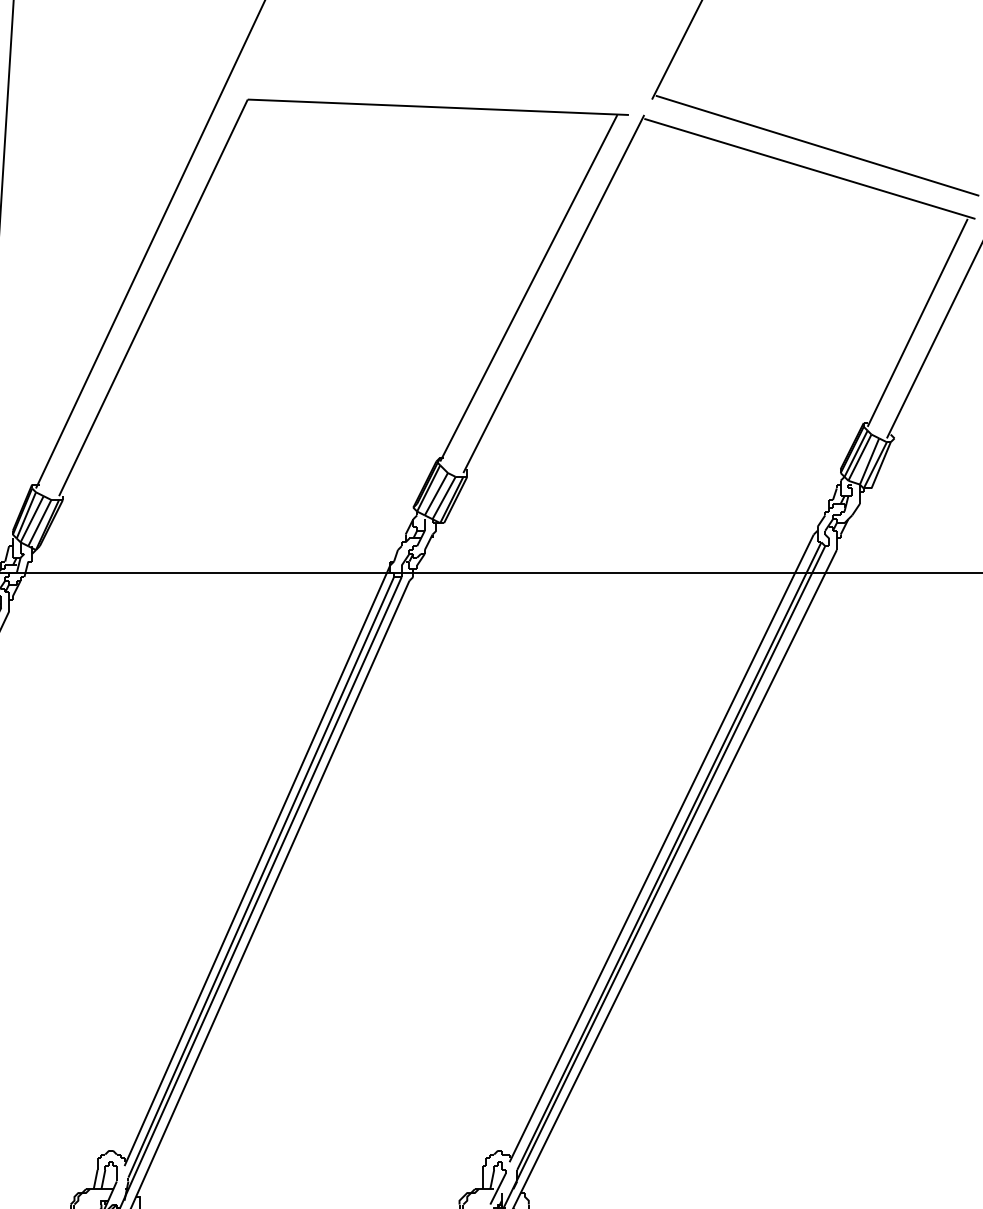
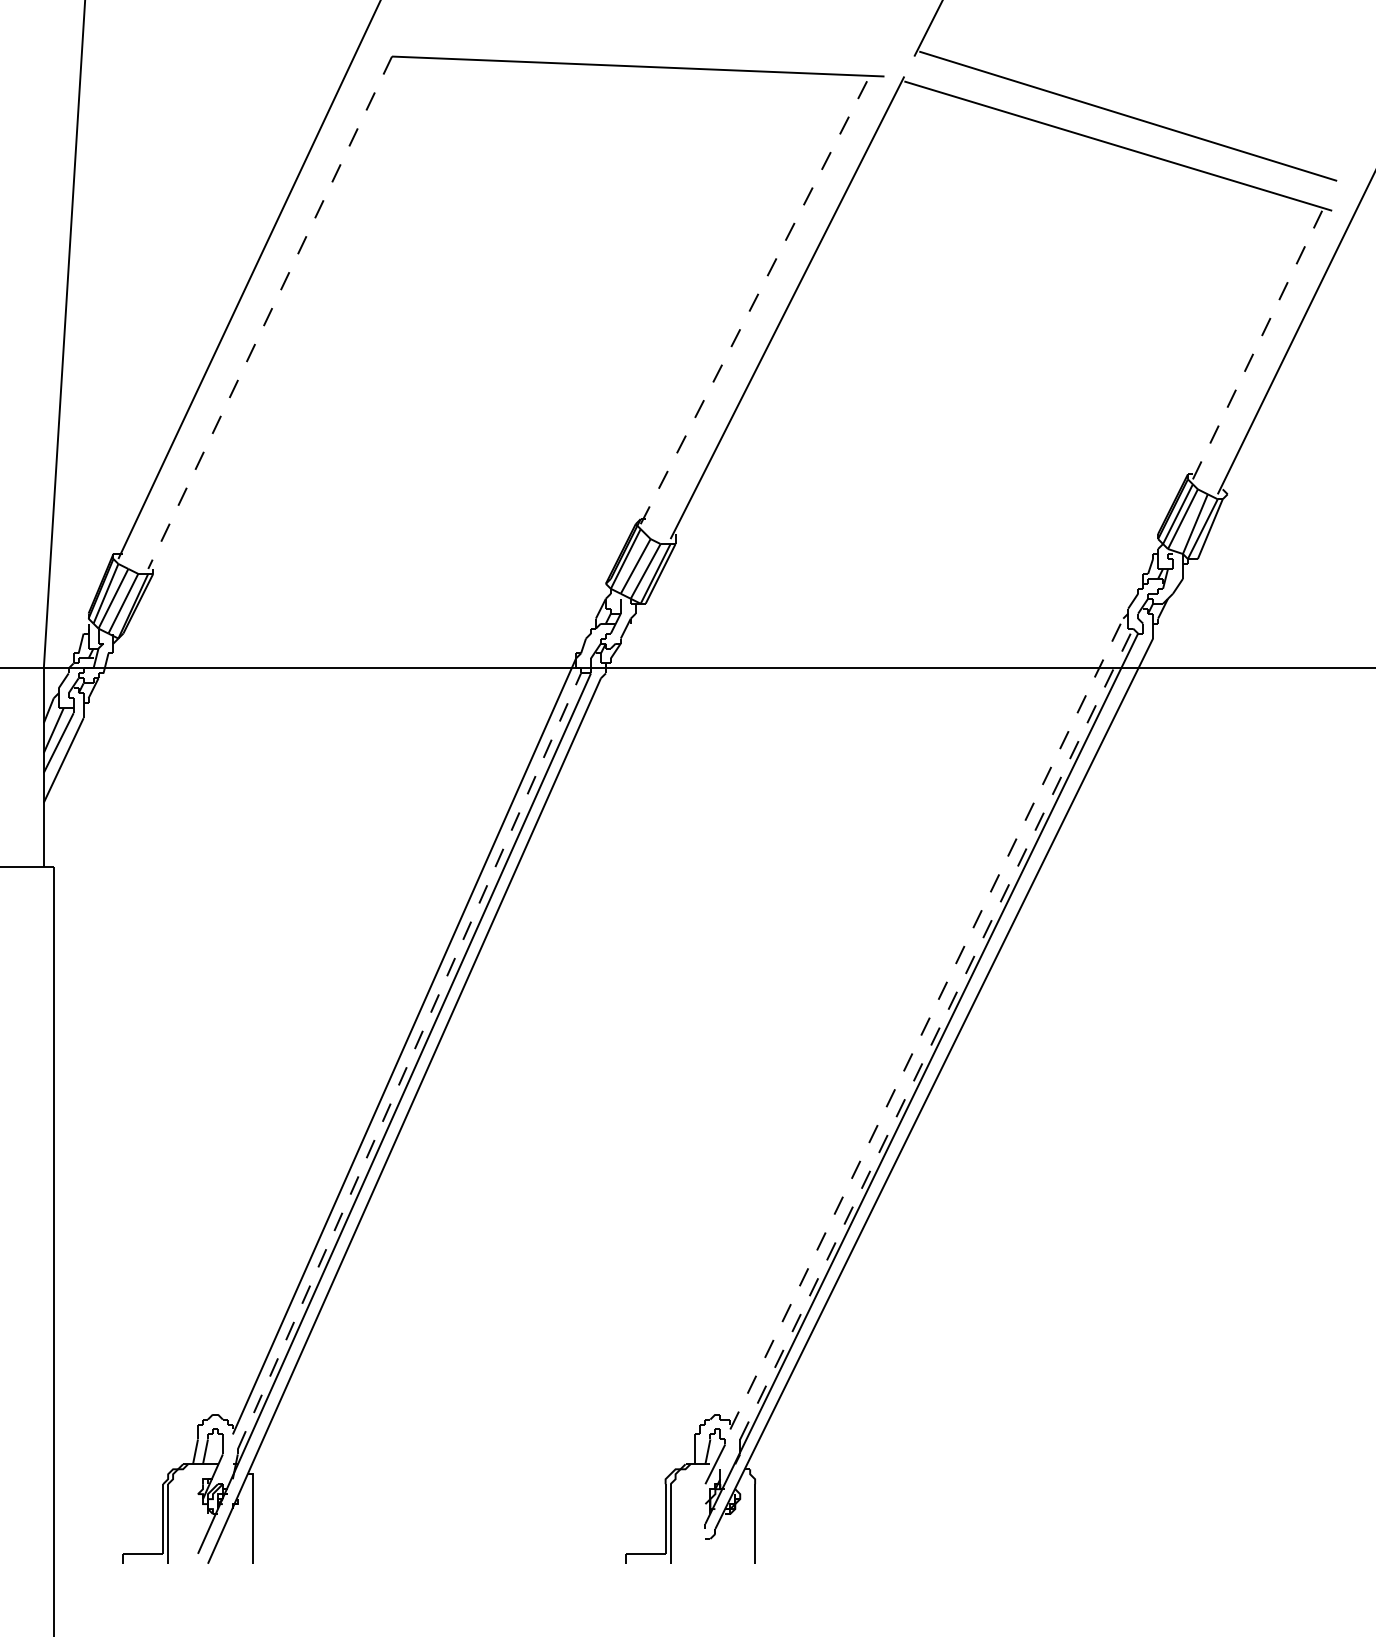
line: (529, 287) -> (755, 299), solid -> dashed
line: (153, 297) -> (270, 312), solid -> dashed
line: (917, 322) -> (1257, 344), solid -> dashed
line: (661, 848) -> (926, 1024), solid -> dashed
line: (669, 856) -> (936, 1034), solid -> dashed
line: (261, 876) -> (409, 1060), solid -> dashed

